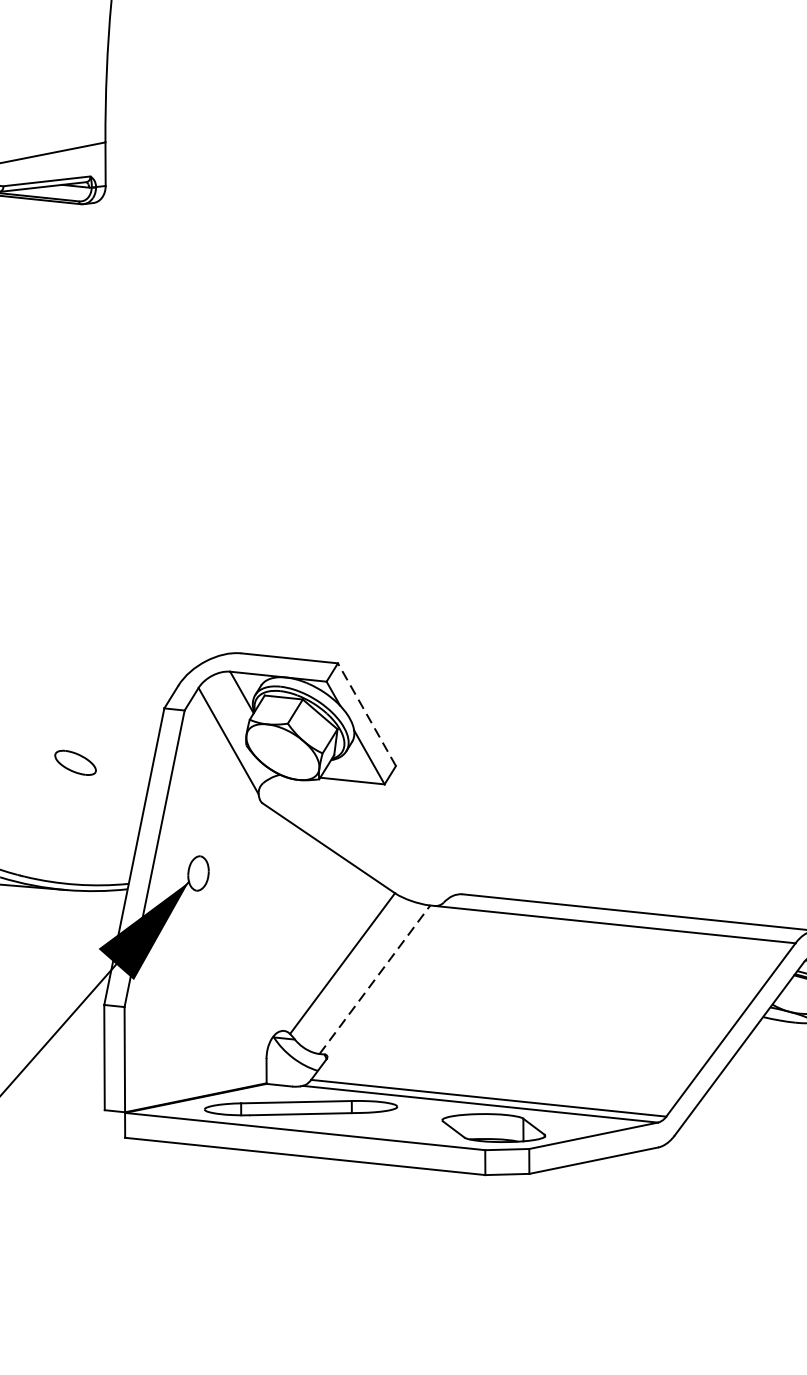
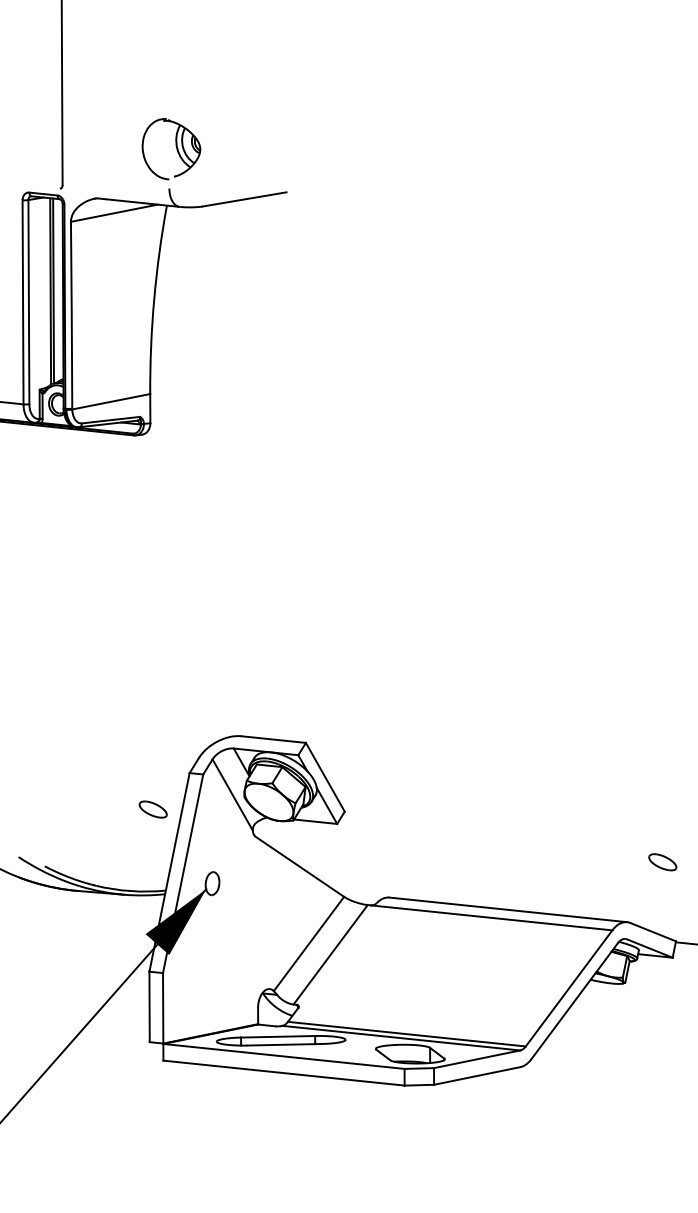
line: (367, 713) -> (325, 776), dashed -> solid
part: (74, 762) -> (152, 809), moved
line: (374, 979) -> (330, 954), dashed -> solid

